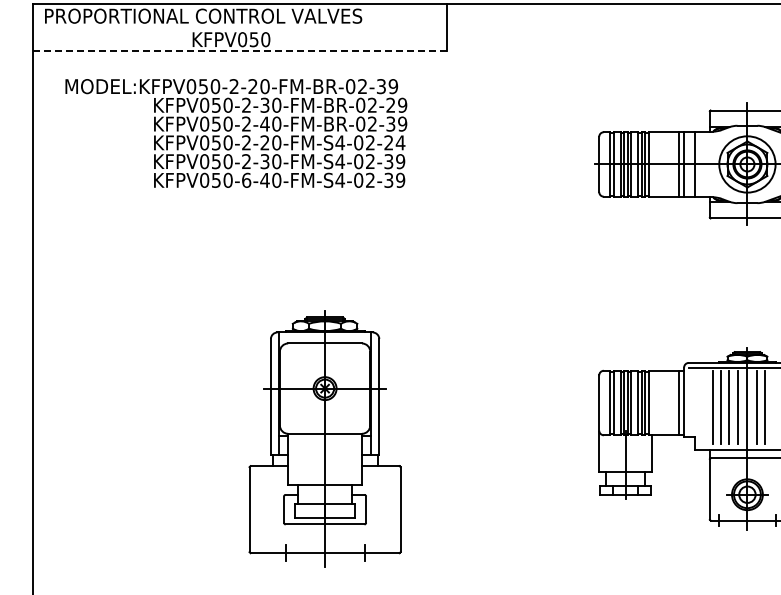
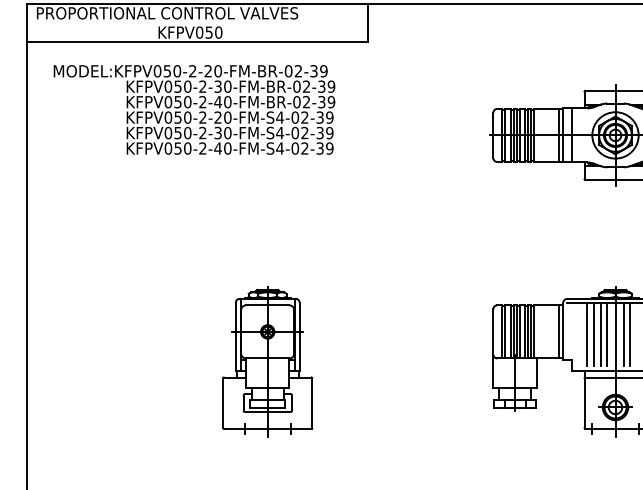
line: (240, 51) -> (197, 42), dashed -> solid
text: (390, 105) -> (321, 86), KFPV050-2-30-FM-BR-02-29 -> KFPV050-2-30-FM-BR-02-39
text: (394, 142) -> (324, 117), KFPV050-2-20-FM-S4-02-24 -> KFPV050-2-20-FM-S4-02-39
text: (246, 179) -> (202, 147), KFPV050-6-40-FM-S4-02-39 -> KFPV050-2-40-FM-S4-02-39
part: (325, 438) -> (267, 361), size x0.71

